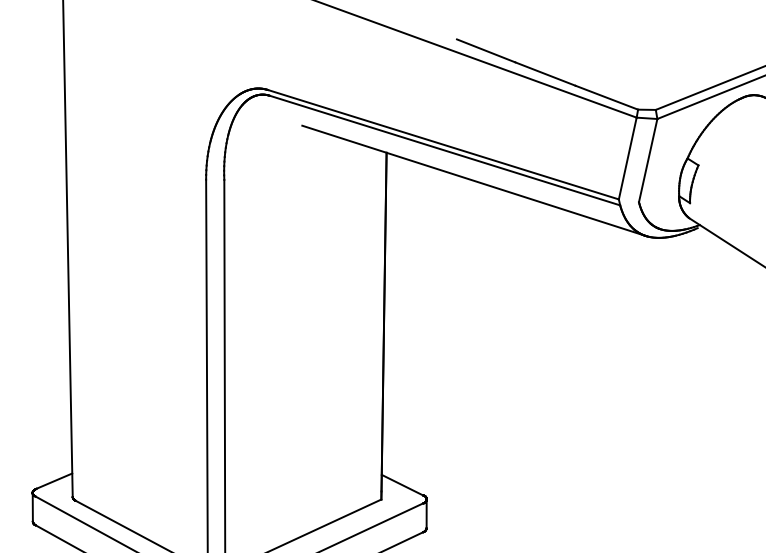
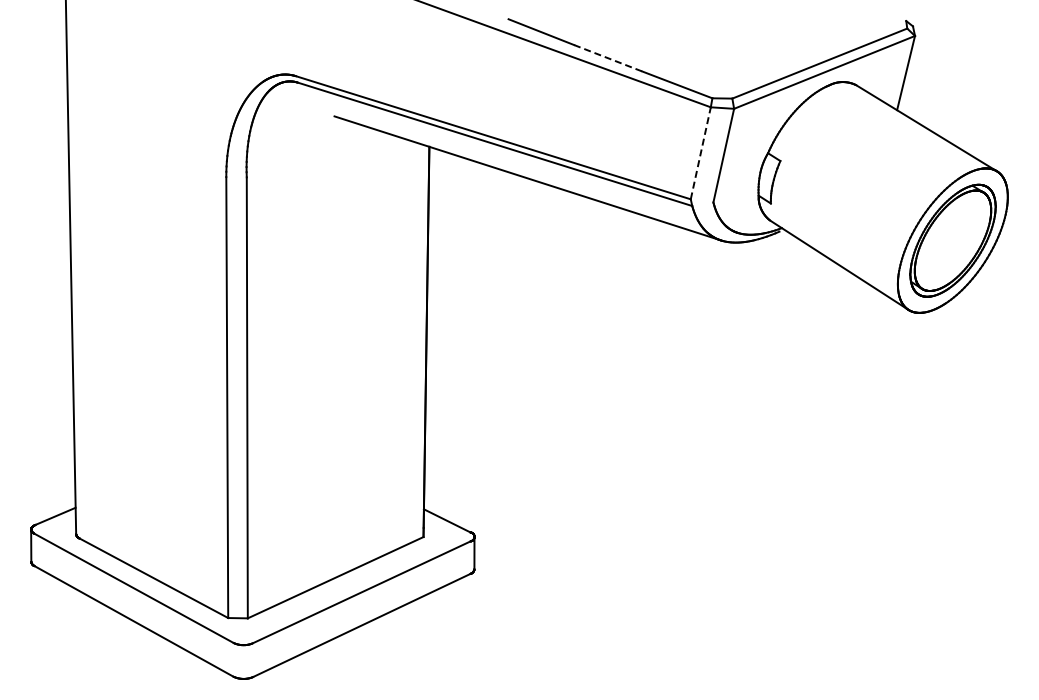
line: (544, 74) -> (607, 58), solid -> dashed
line: (627, 157) -> (700, 152), solid -> dashed

